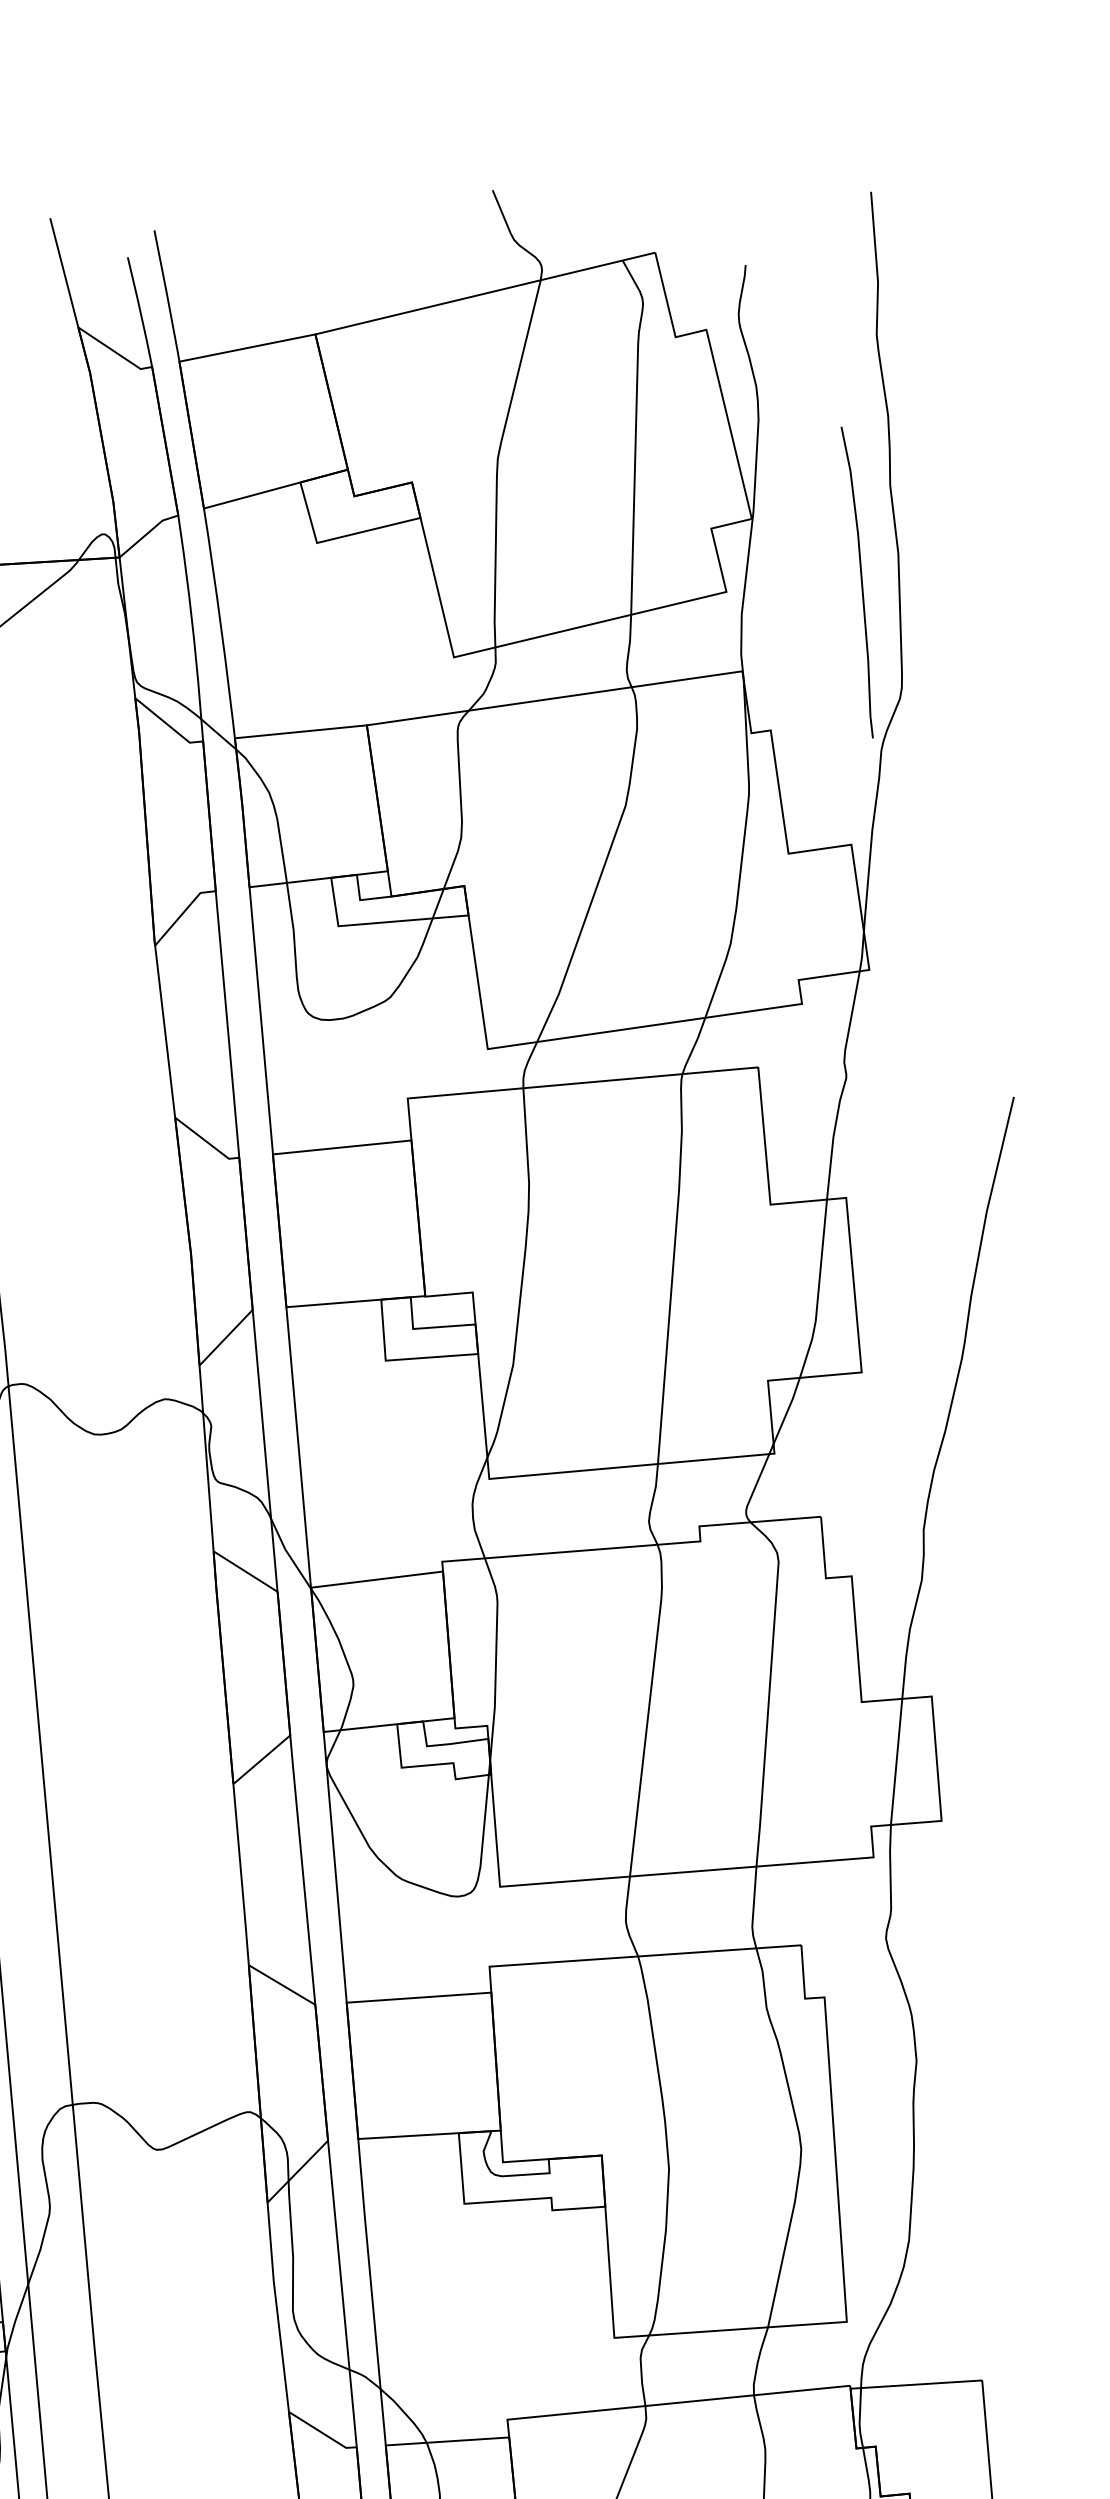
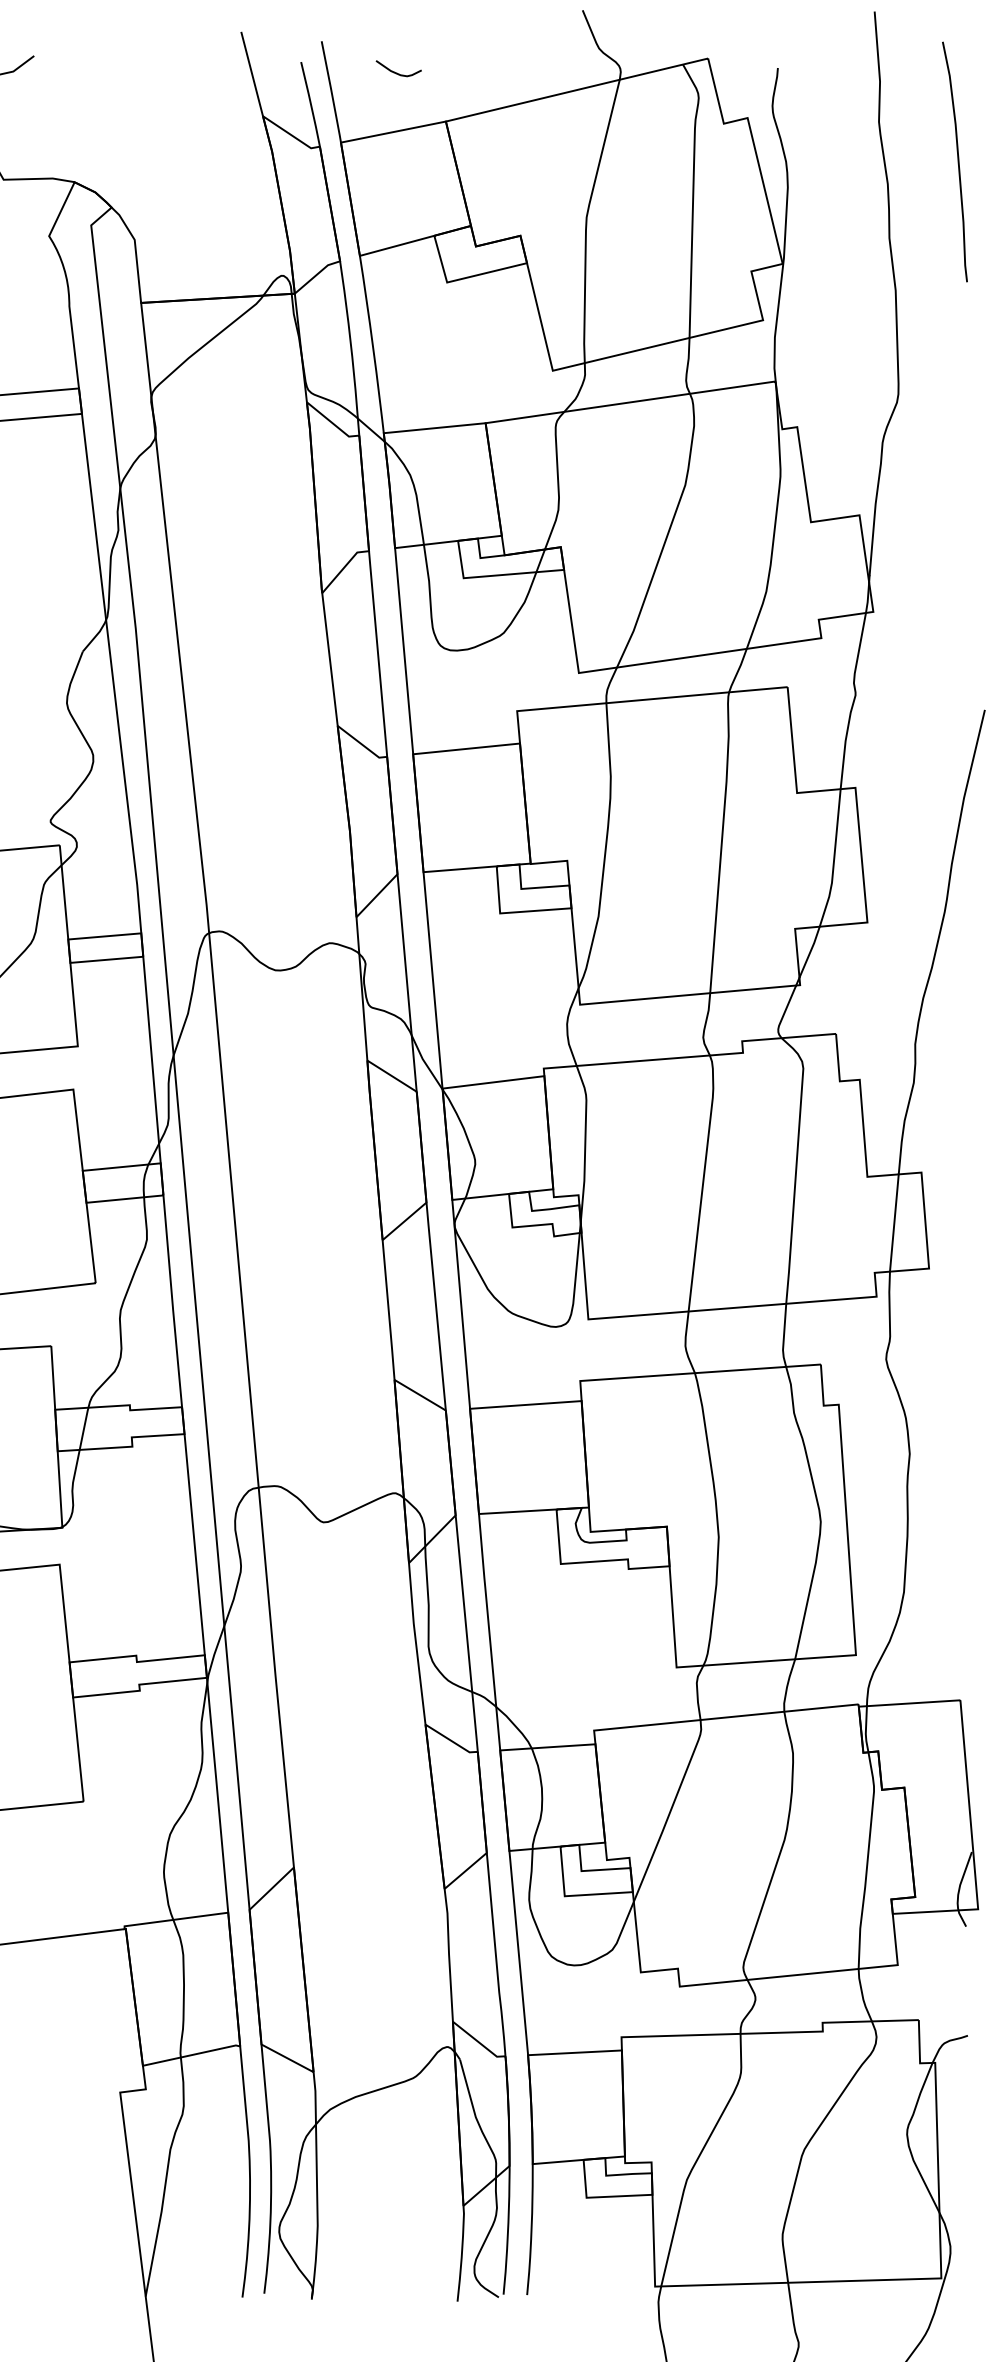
curve: (252, 270) -> (397, 72), added
curve: (860, 581) -> (957, 161), moved

